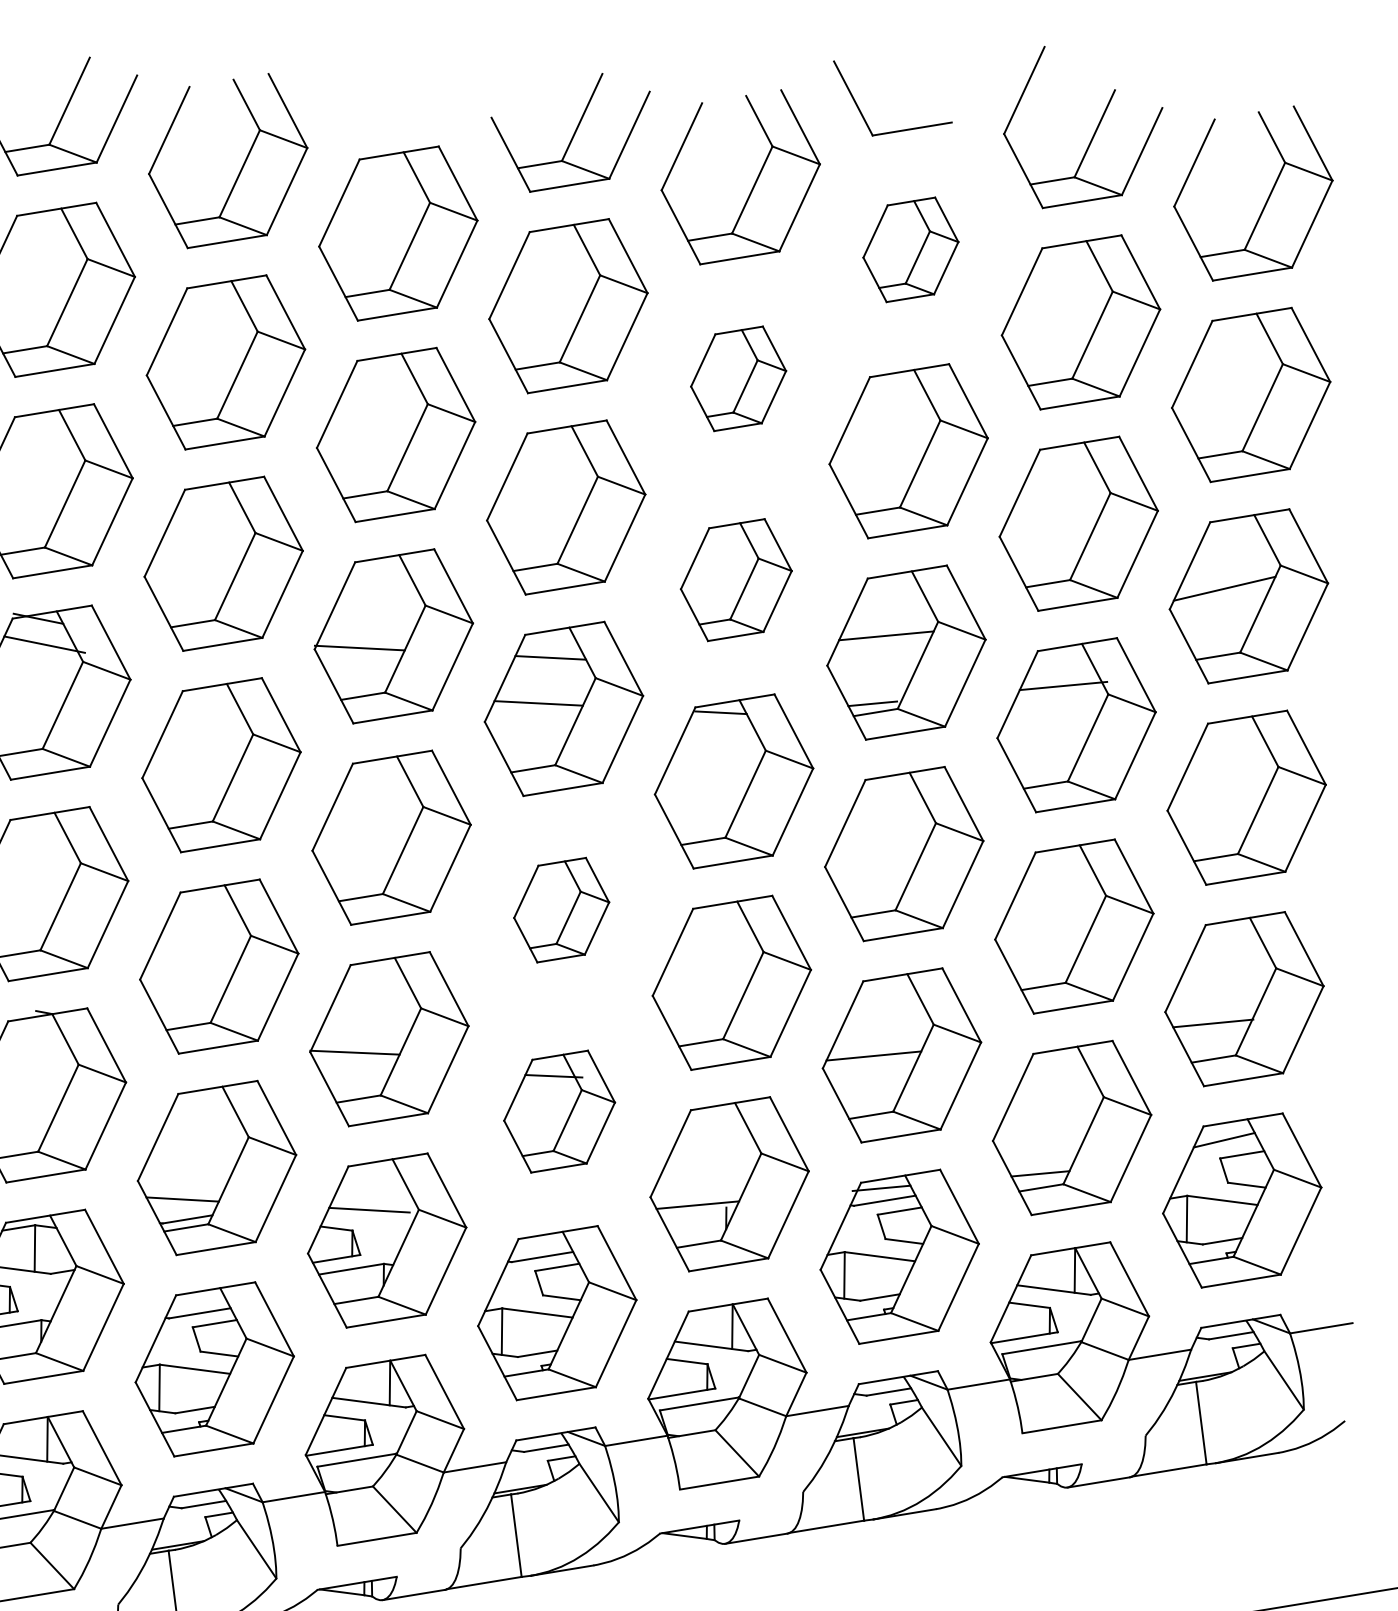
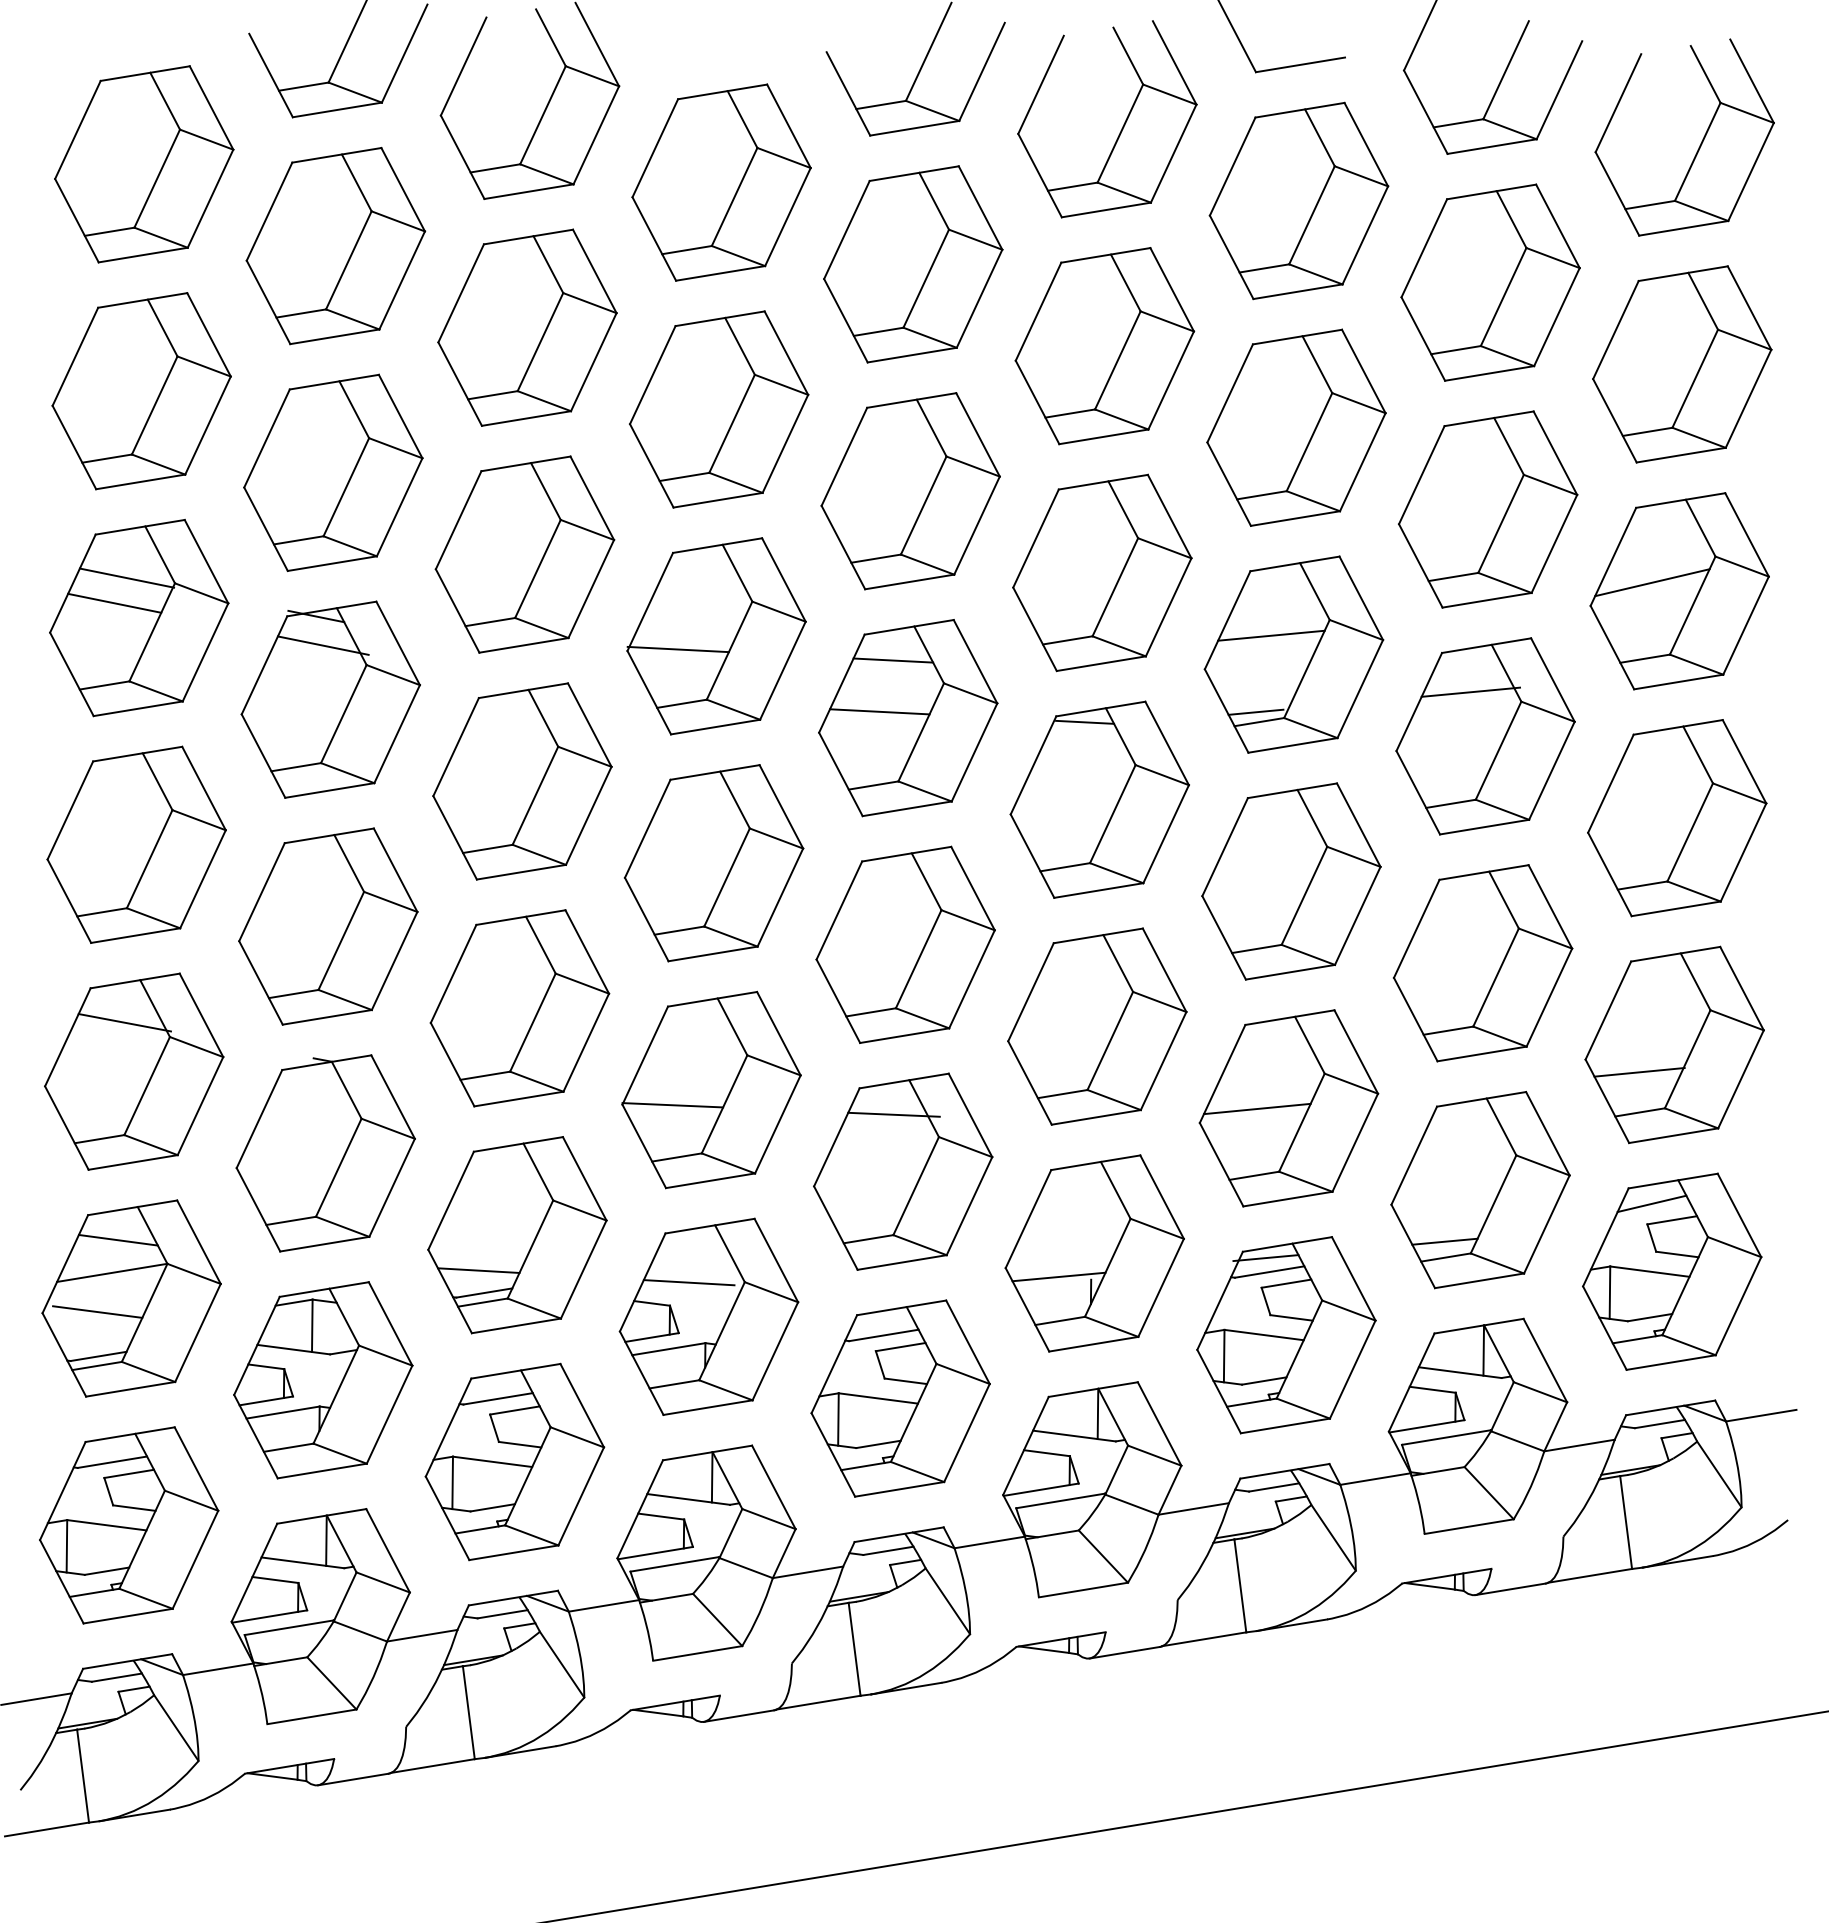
part: (910, 249) -> (1298, 200), size x1.67
part: (738, 379) -> (1104, 346), size x1.67
part: (736, 579) -> (1102, 572), size x1.43
part: (561, 909) -> (905, 944), size x1.67
part: (559, 1111) -> (903, 1171), size x1.43

